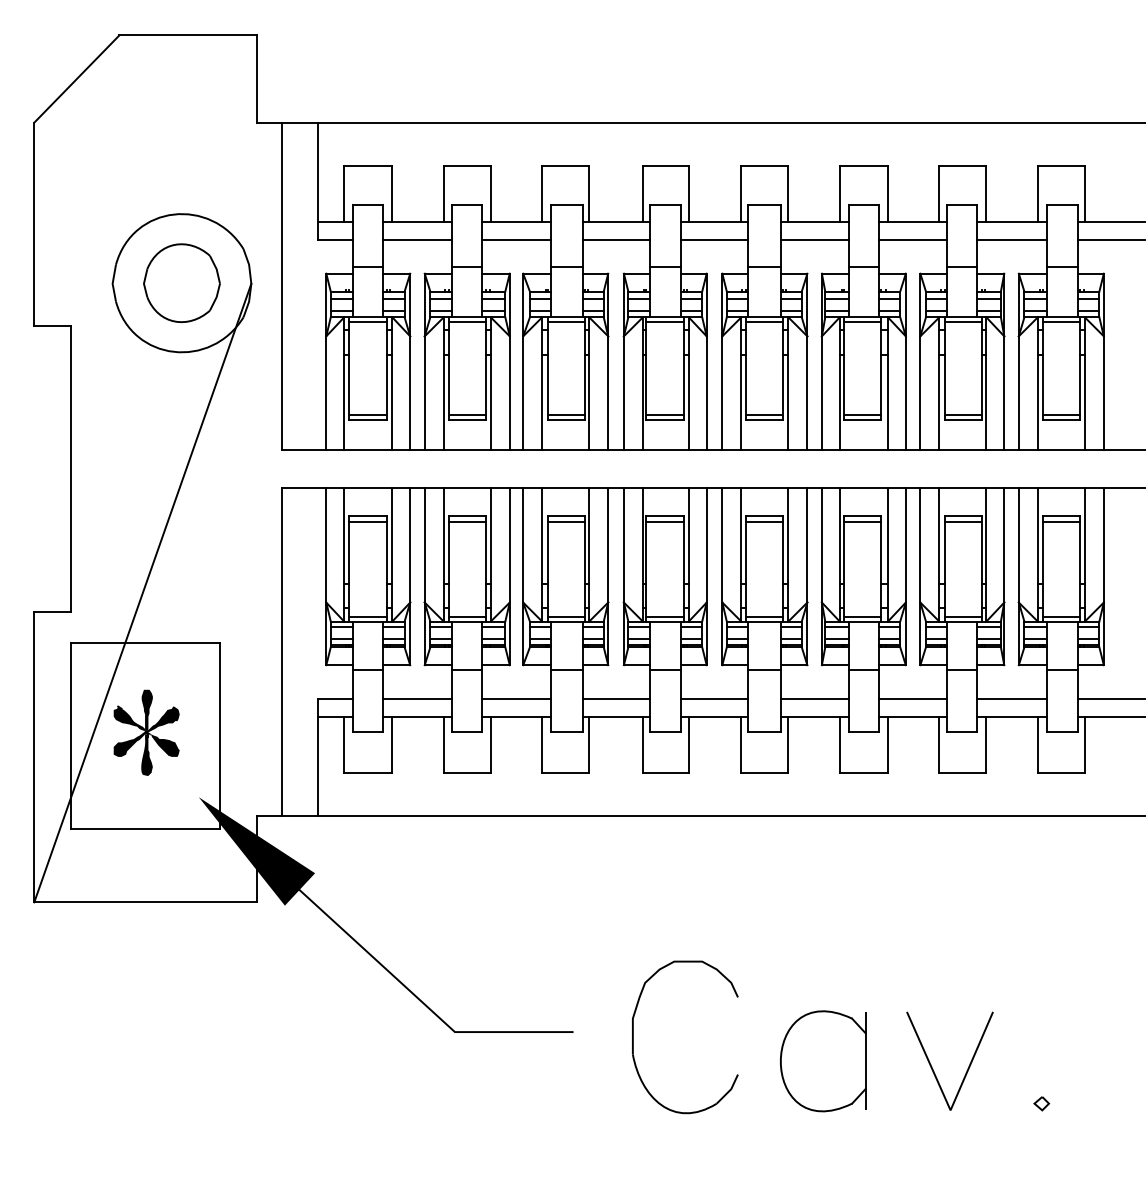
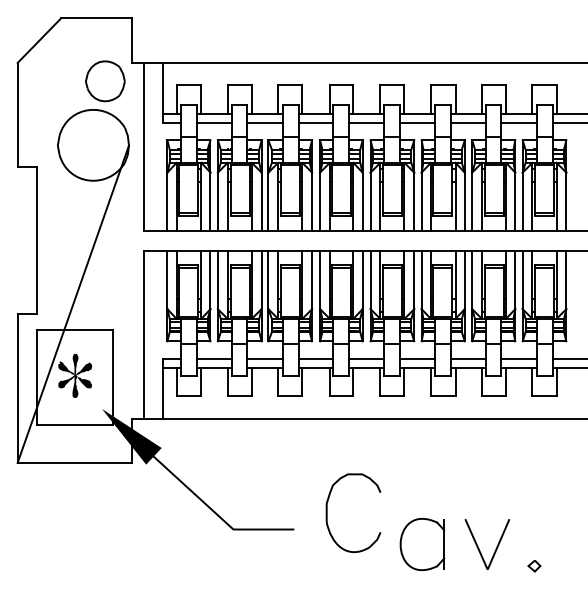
part: (182, 283) -> (105, 81), moved
part: (634, 1035) -> (327, 512), moved
part: (1041, 1104) -> (534, 566), size x1.6

